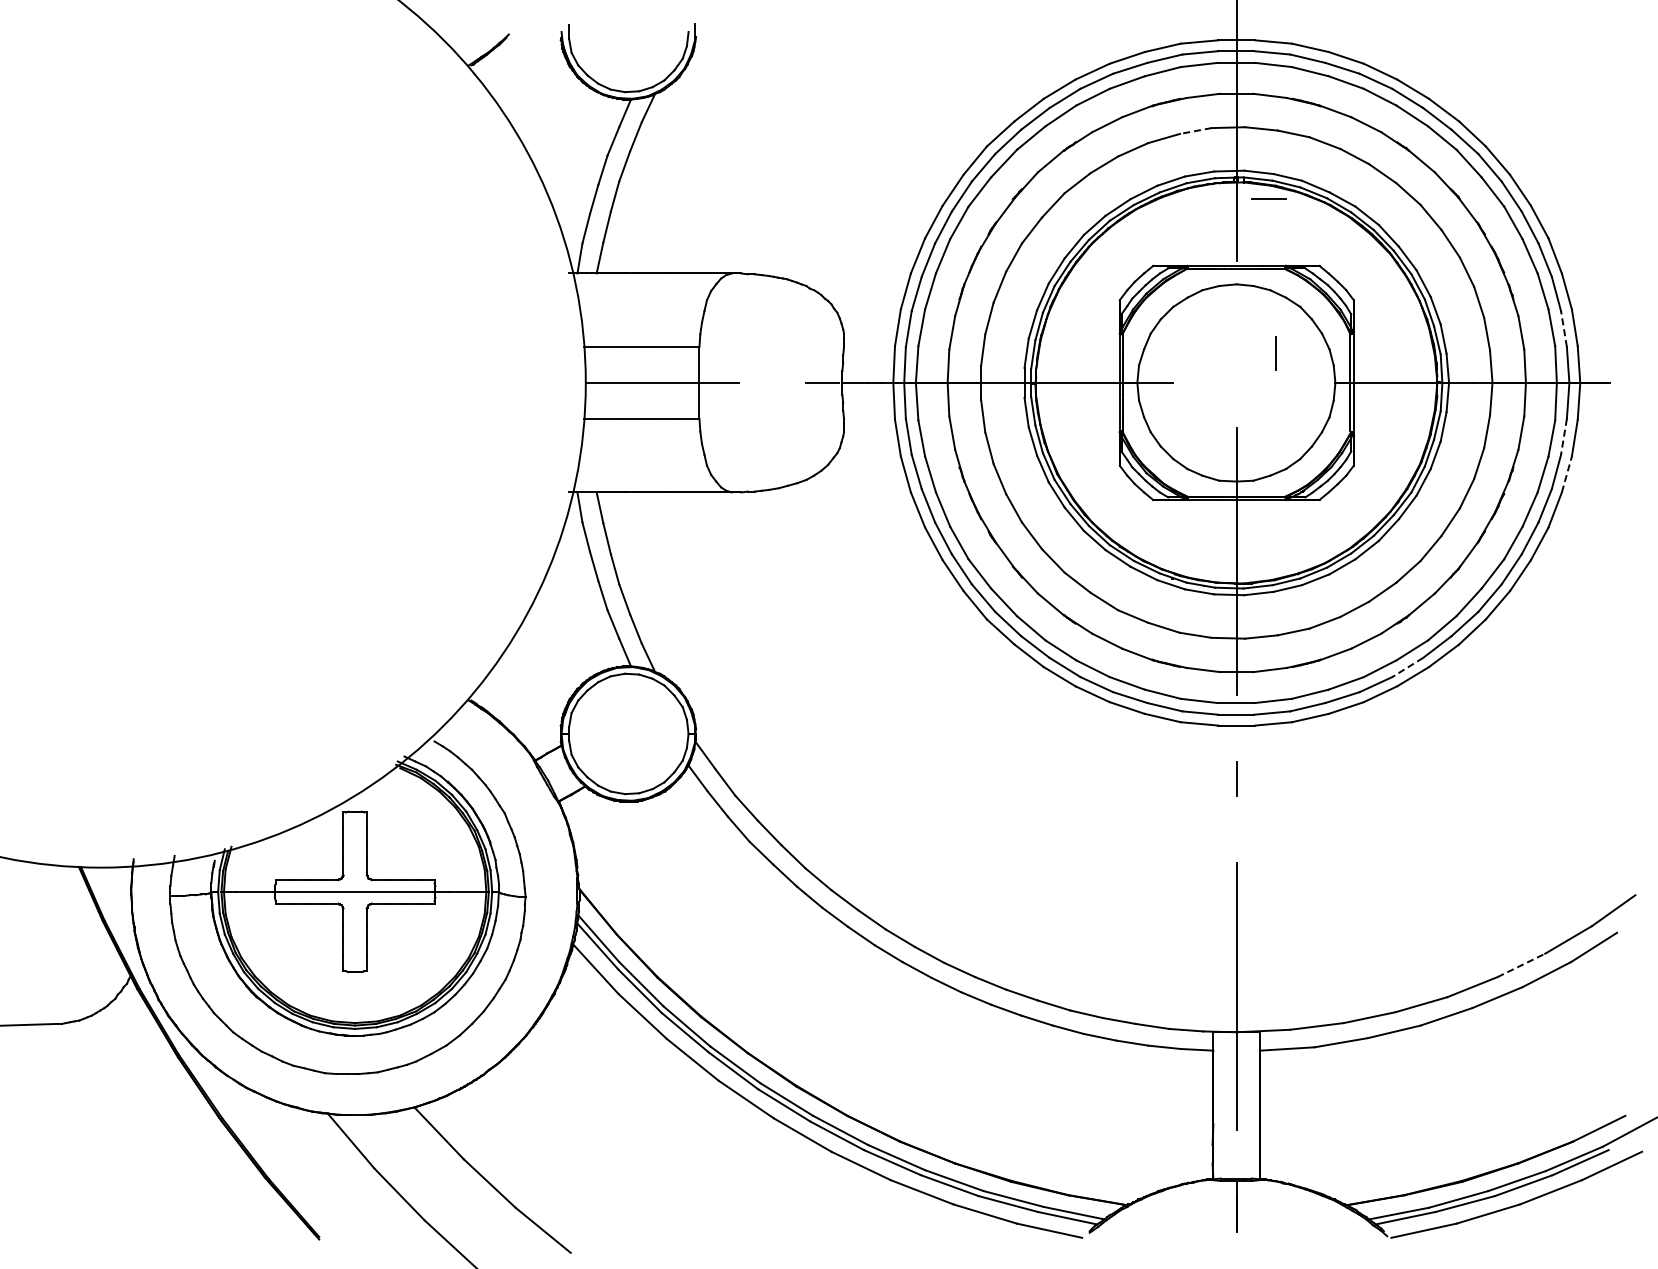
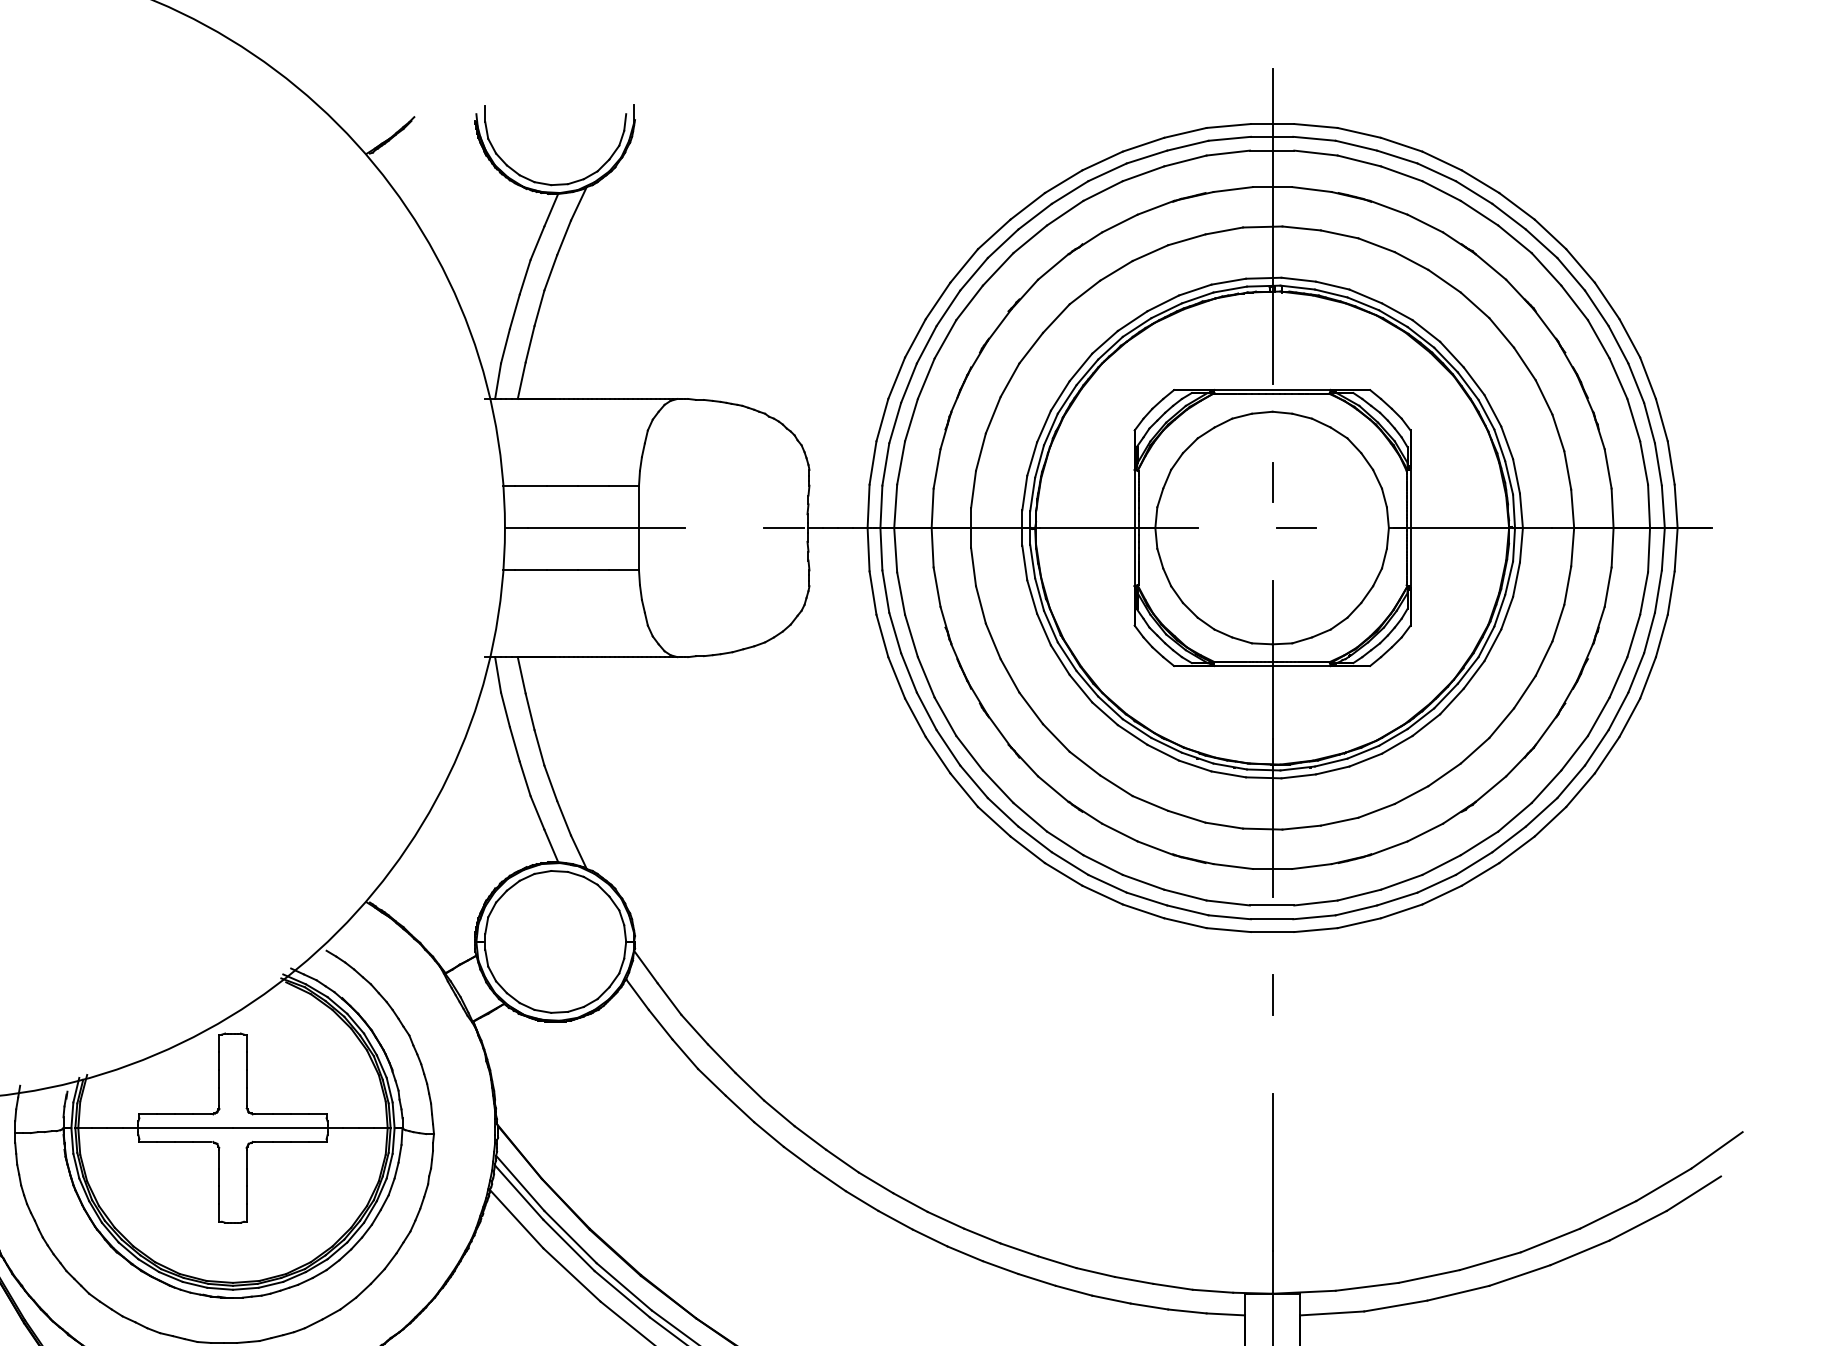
line: (1195, 131) -> (1223, 231), dashed -> solid
line: (1268, 198) -> (1295, 527), moved
line: (1563, 328) -> (1657, 463), dashed -> solid
line: (1275, 353) -> (1272, 482), moved
line: (1563, 437) -> (1657, 592), dashed -> solid
line: (1566, 474) -> (1661, 635), dashed -> solid
line: (1407, 667) -> (1473, 863), dashed -> solid
line: (1521, 965) -> (1608, 1214), dashed -> solid

